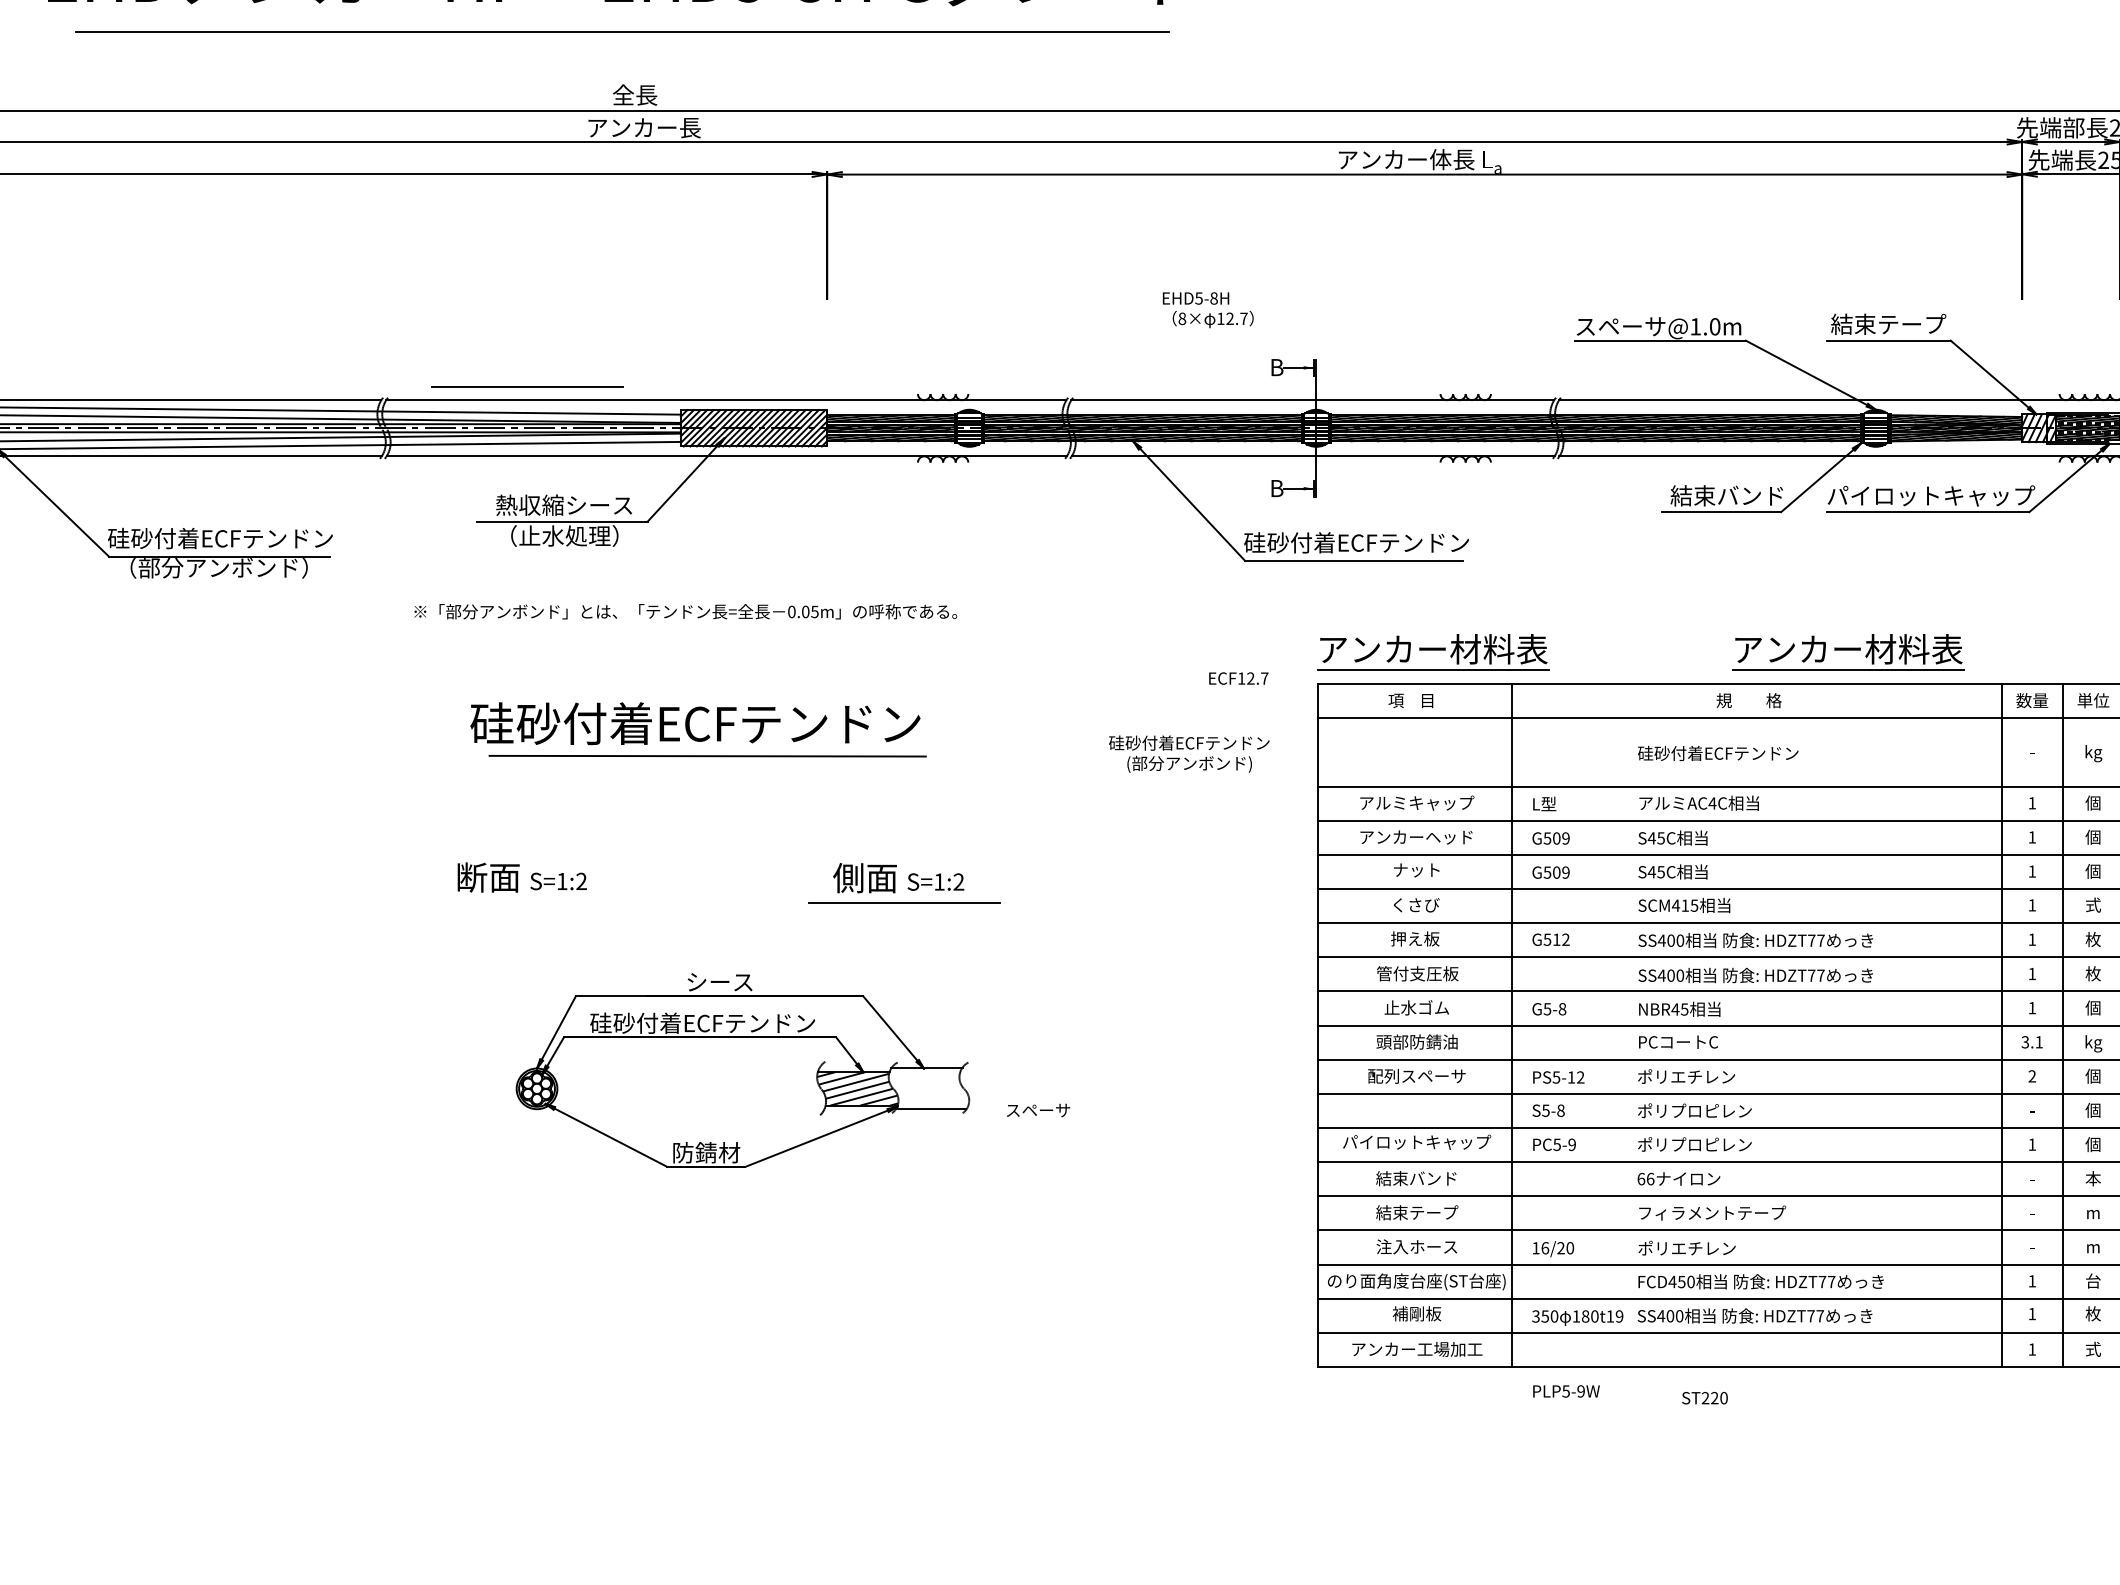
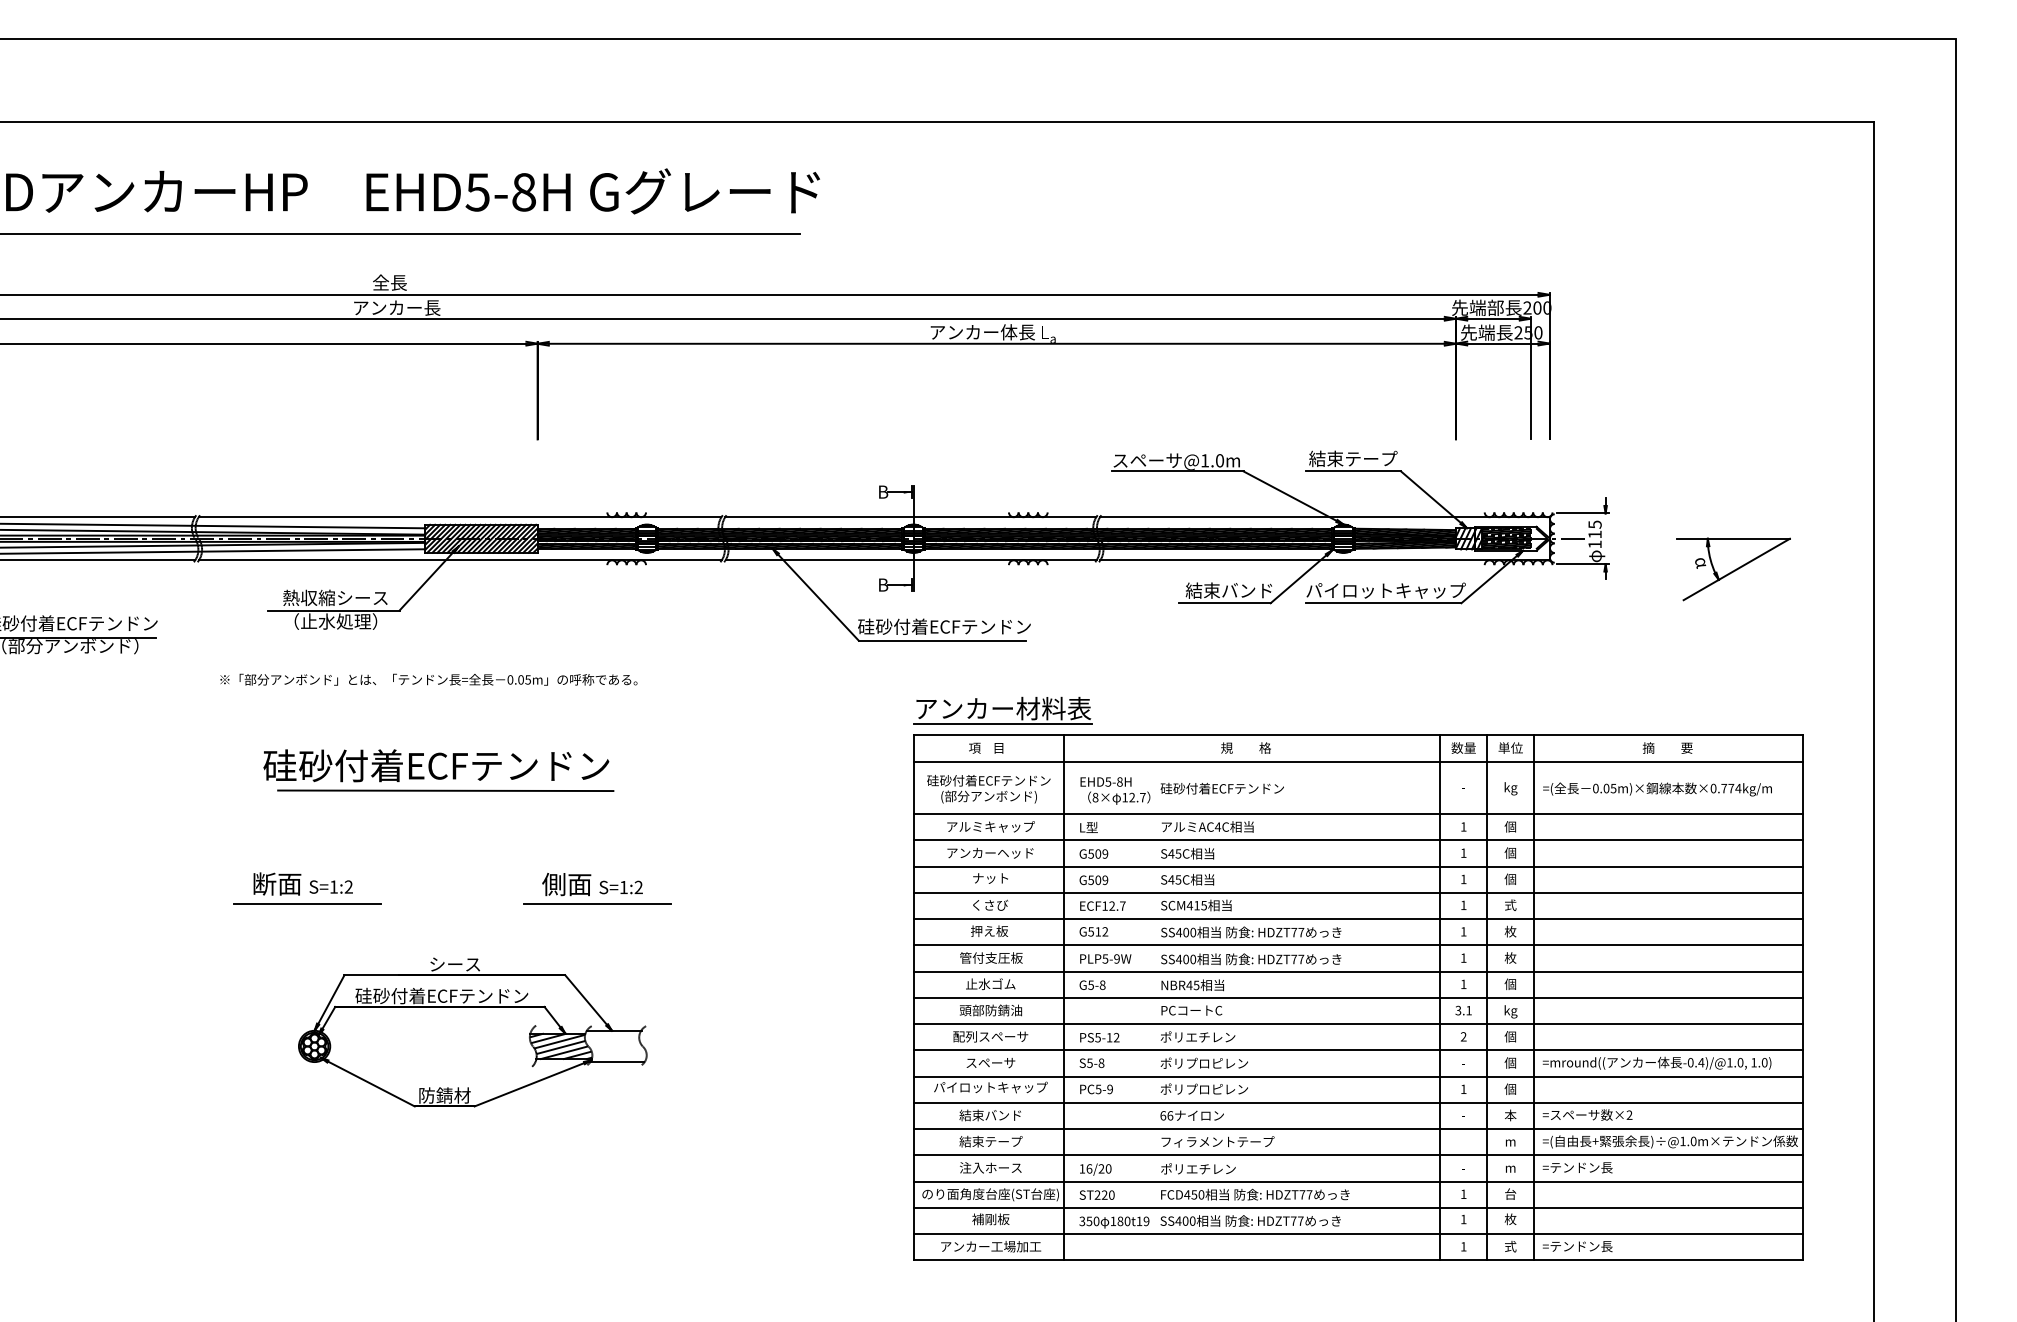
text: (1208, 309) -> (1115, 790), moved
line: (527, 386) -> (307, 903), moved
part: (1847, 651) -> (1321, 710), removed
text: (1238, 677) -> (1102, 905), moved
text: (1188, 754) -> (988, 789), moved
text: (1037, 1111) -> (990, 1063), moved
text: (1566, 1390) -> (1105, 958), moved
text: (1704, 1397) -> (1096, 1194), moved

